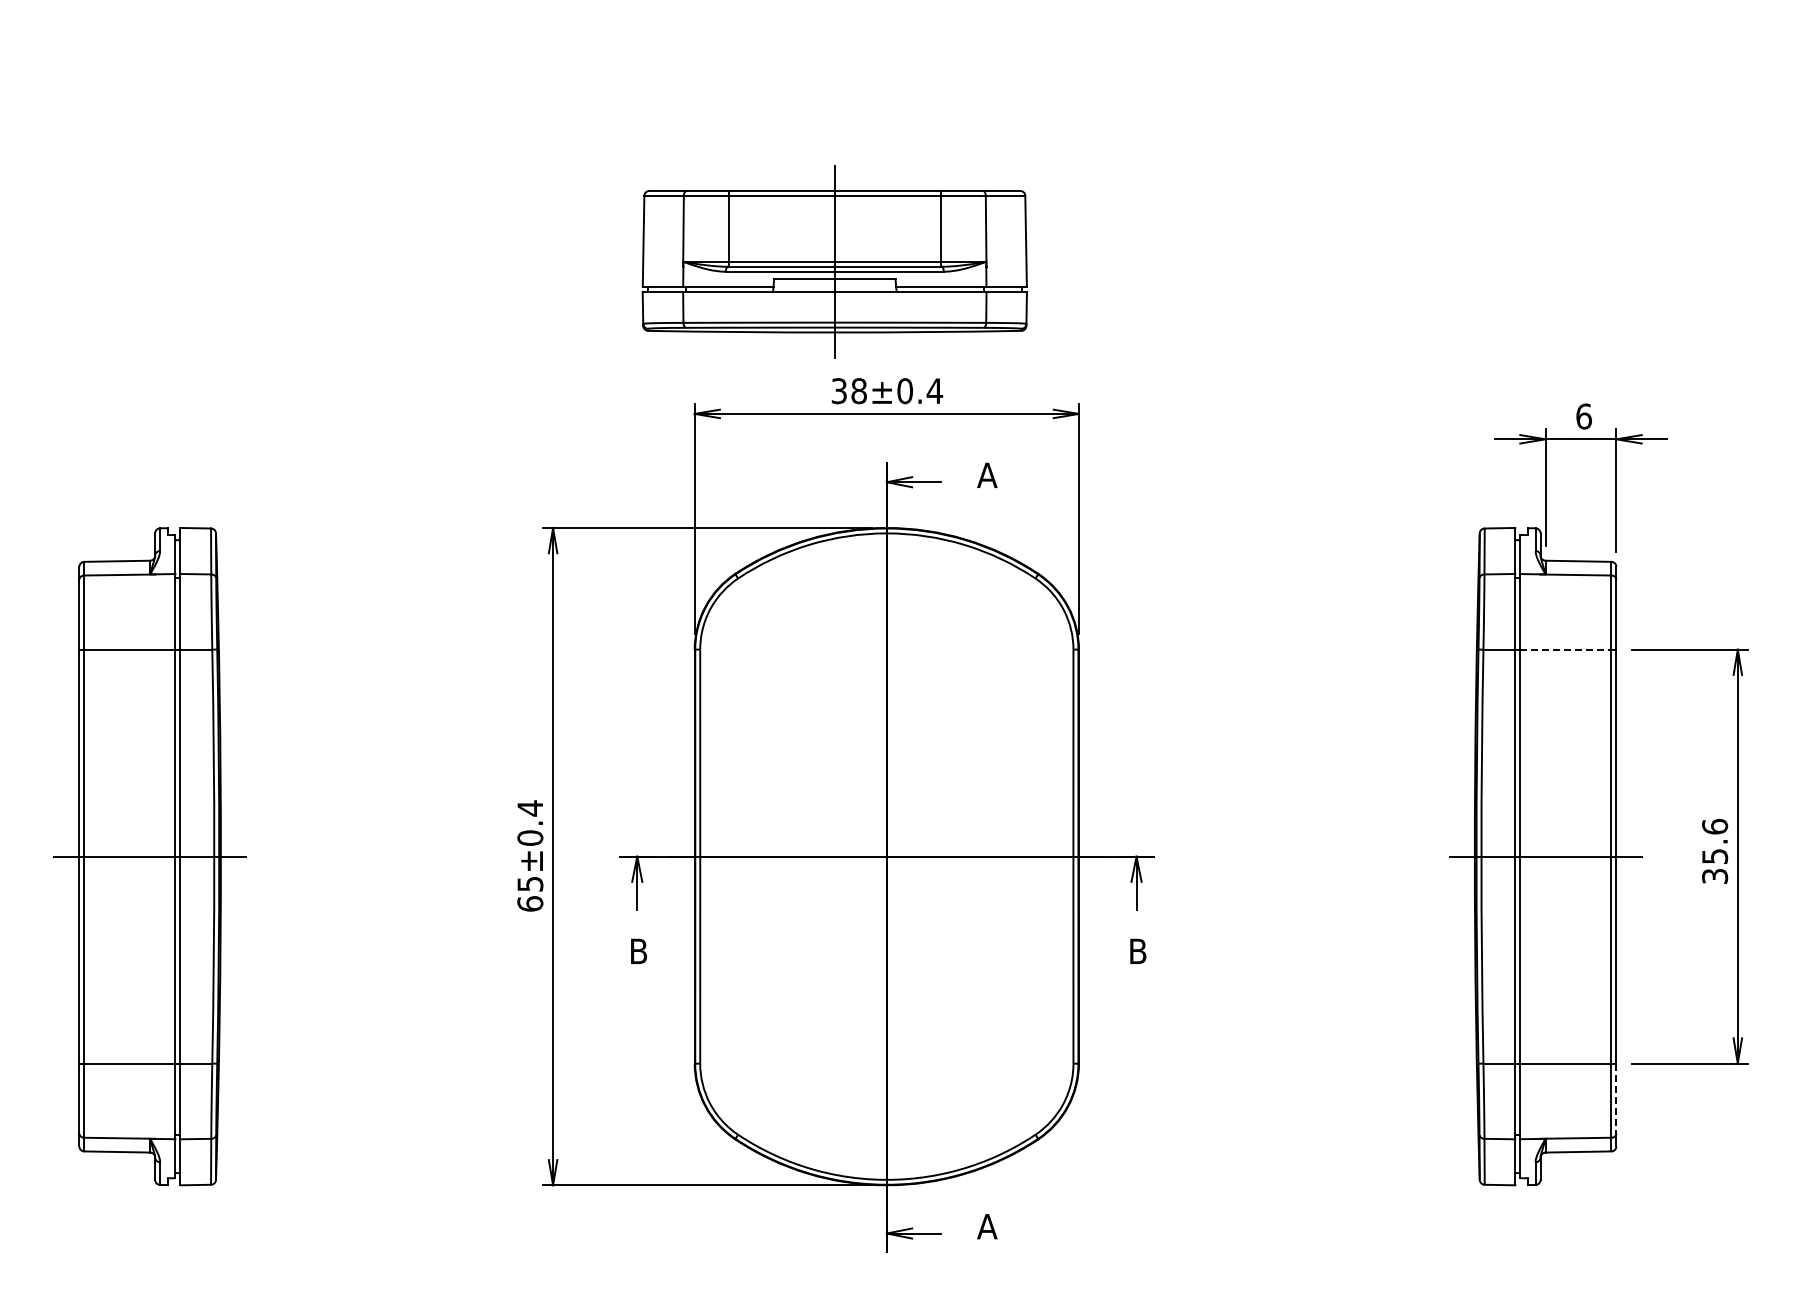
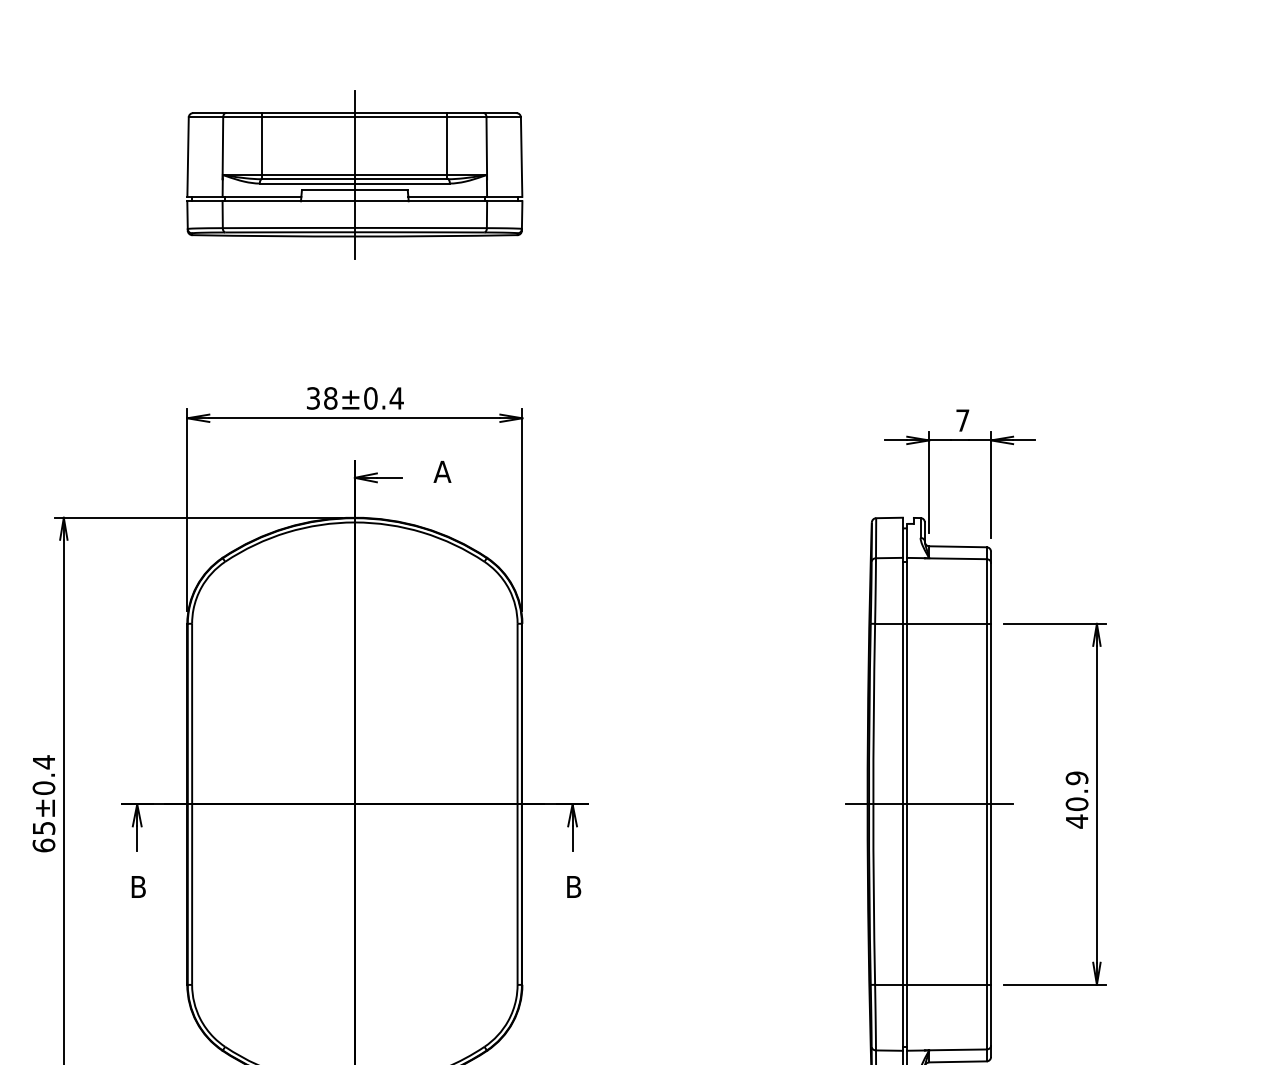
part: (834, 261) -> (354, 174), moved
text: (1583, 416) -> (962, 420), 6 -> 7
line: (1565, 649) -> (946, 623), dashed -> solid
text: (1715, 851) -> (1077, 799), 35.6 -> 40.9
line: (1616, 1098) -> (991, 1015), dashed -> solid

